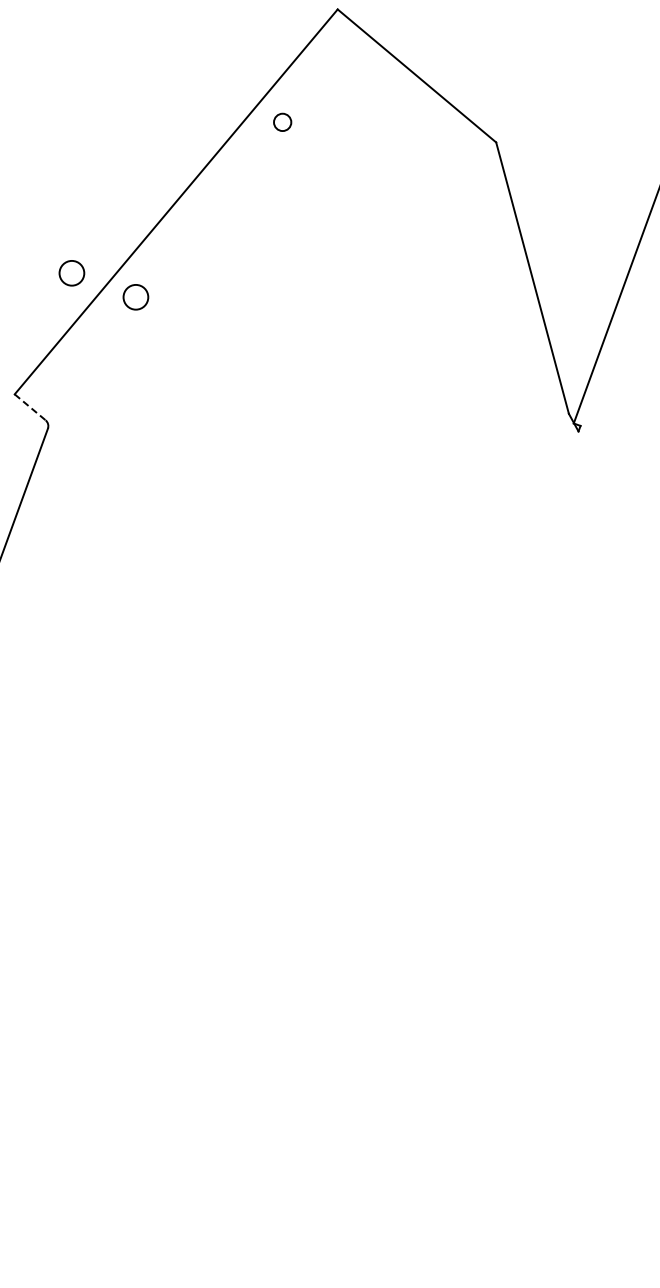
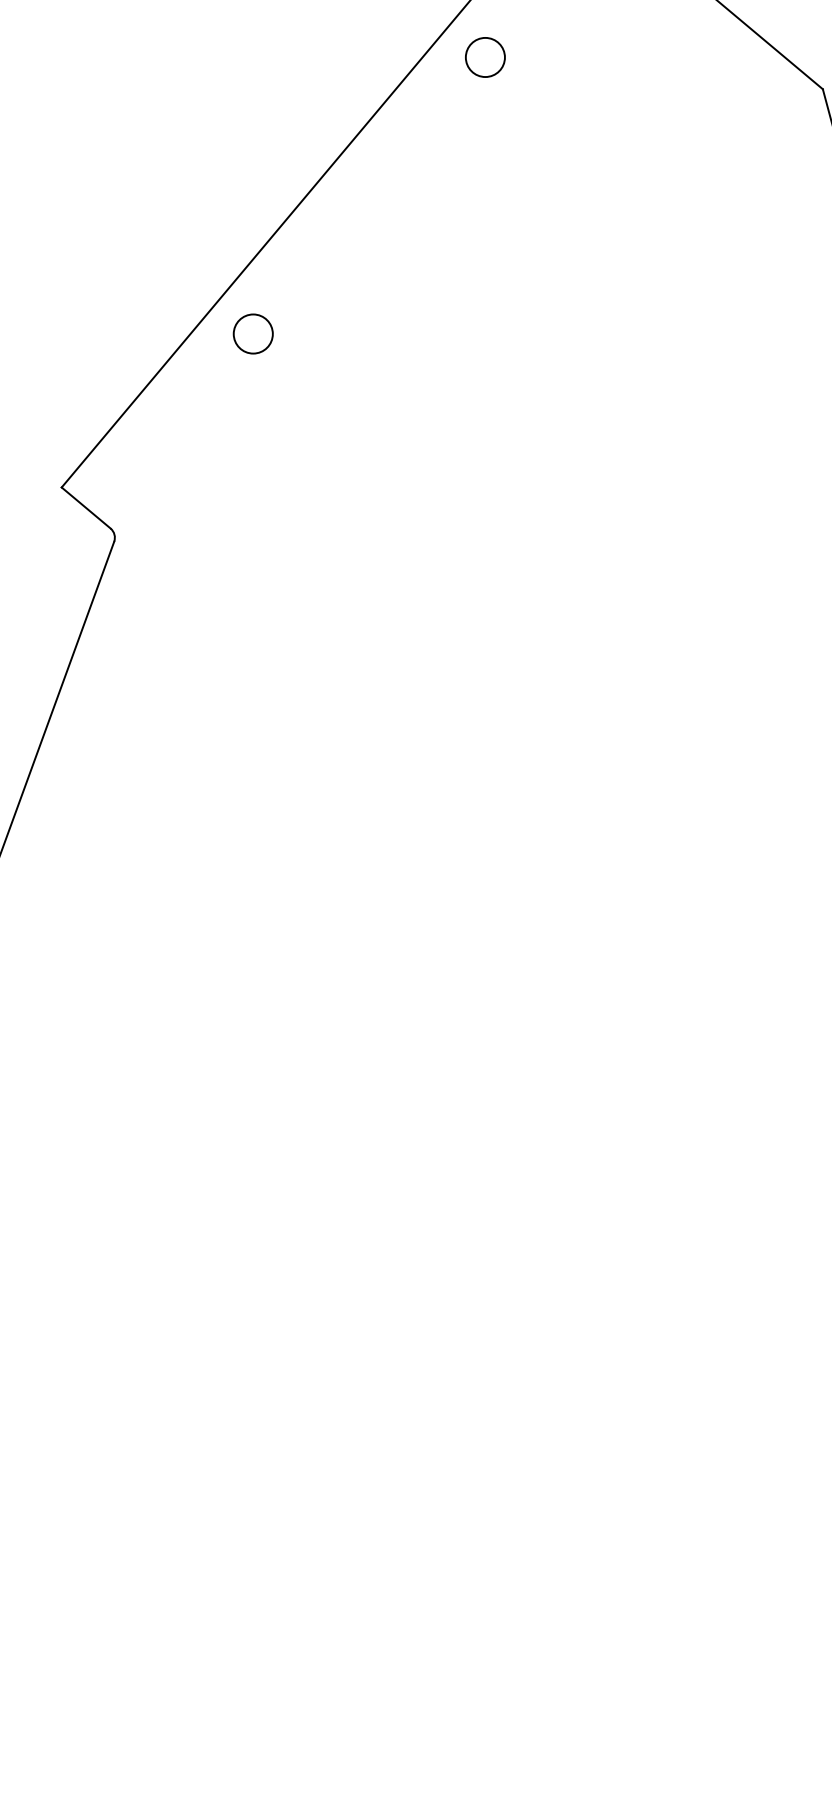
circle: (282, 122) -> (485, 57), size x1.43
circle: (71, 273) -> (151, 296), removed
line: (30, 407) -> (86, 508), dashed -> solid

